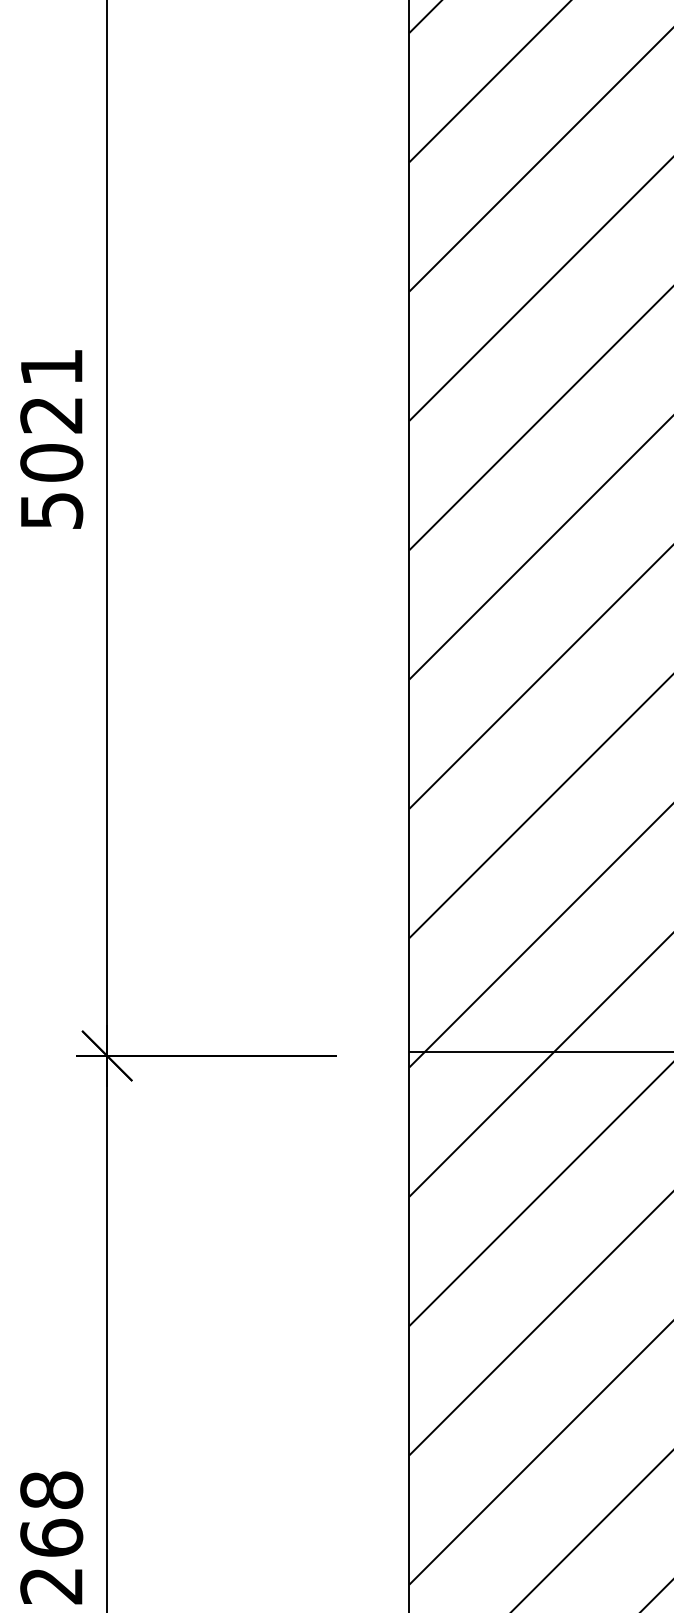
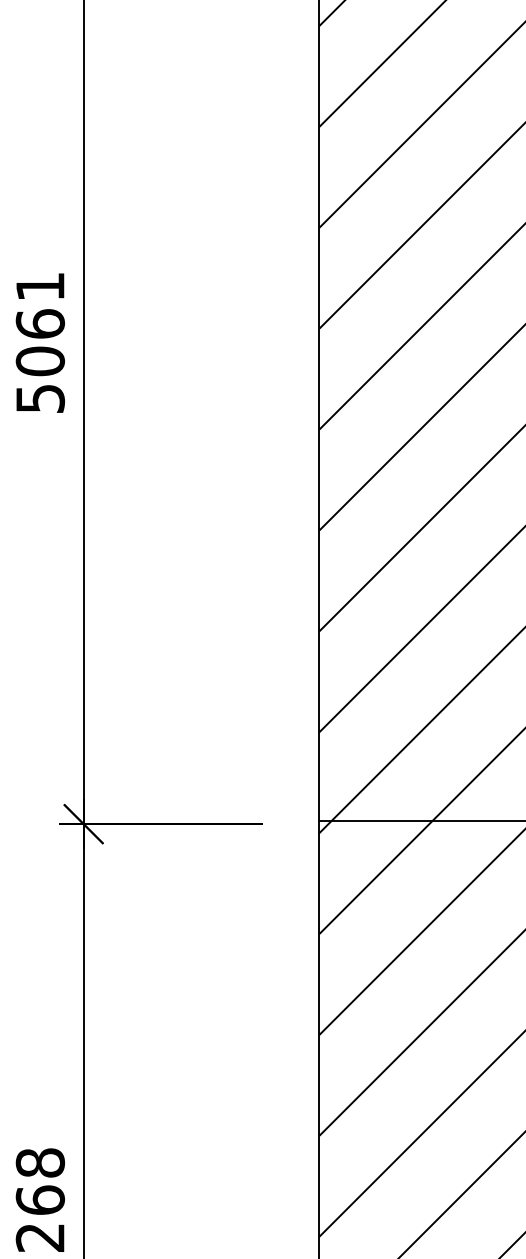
text: (51, 414) -> (40, 323), 5021 -> 5061

